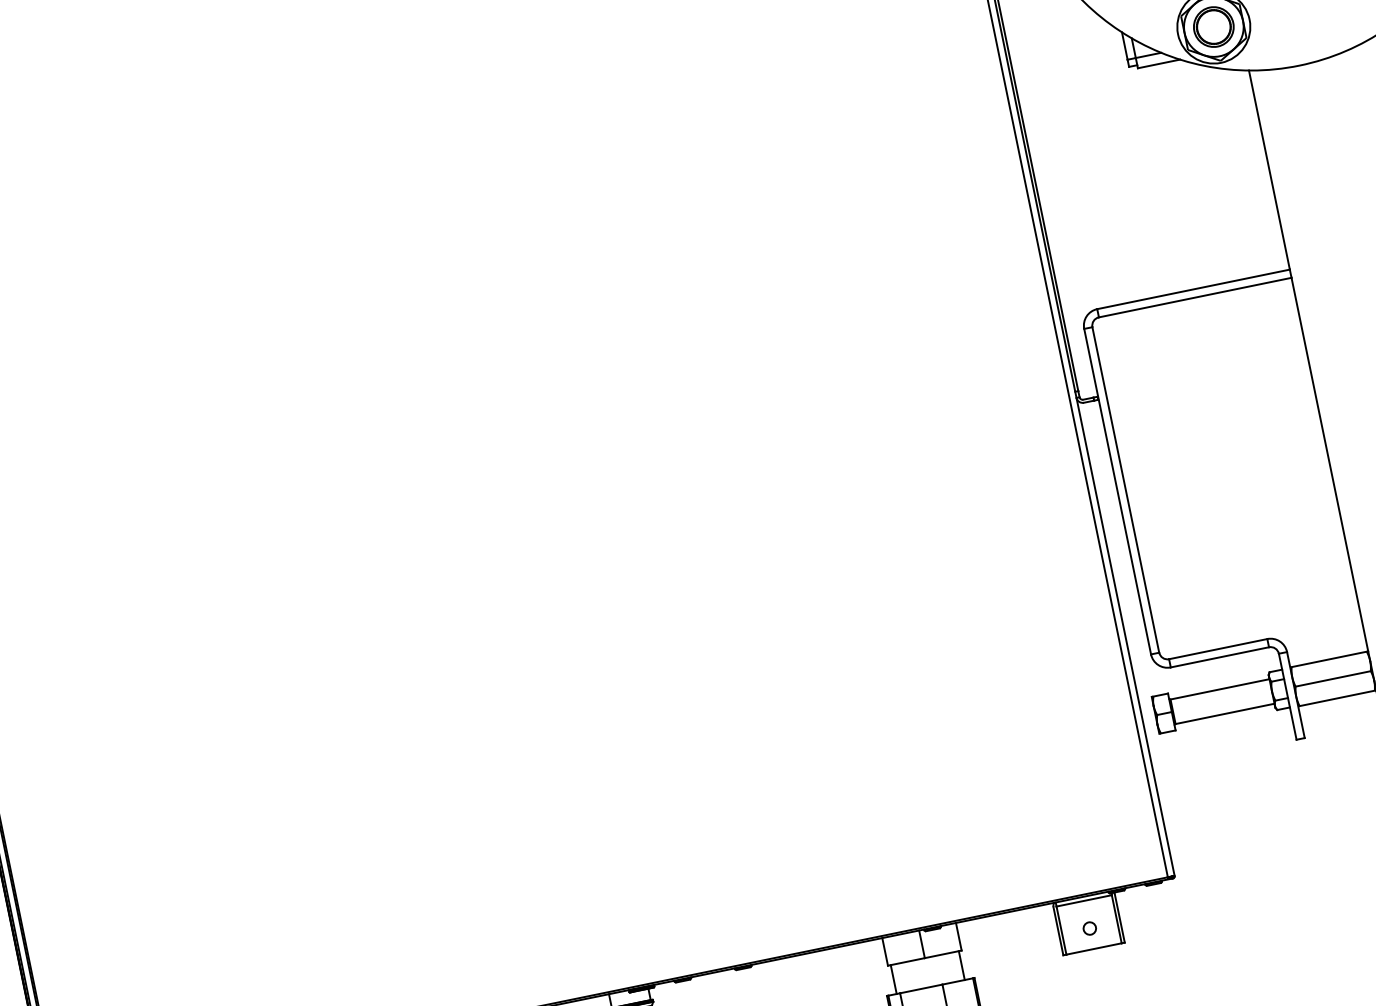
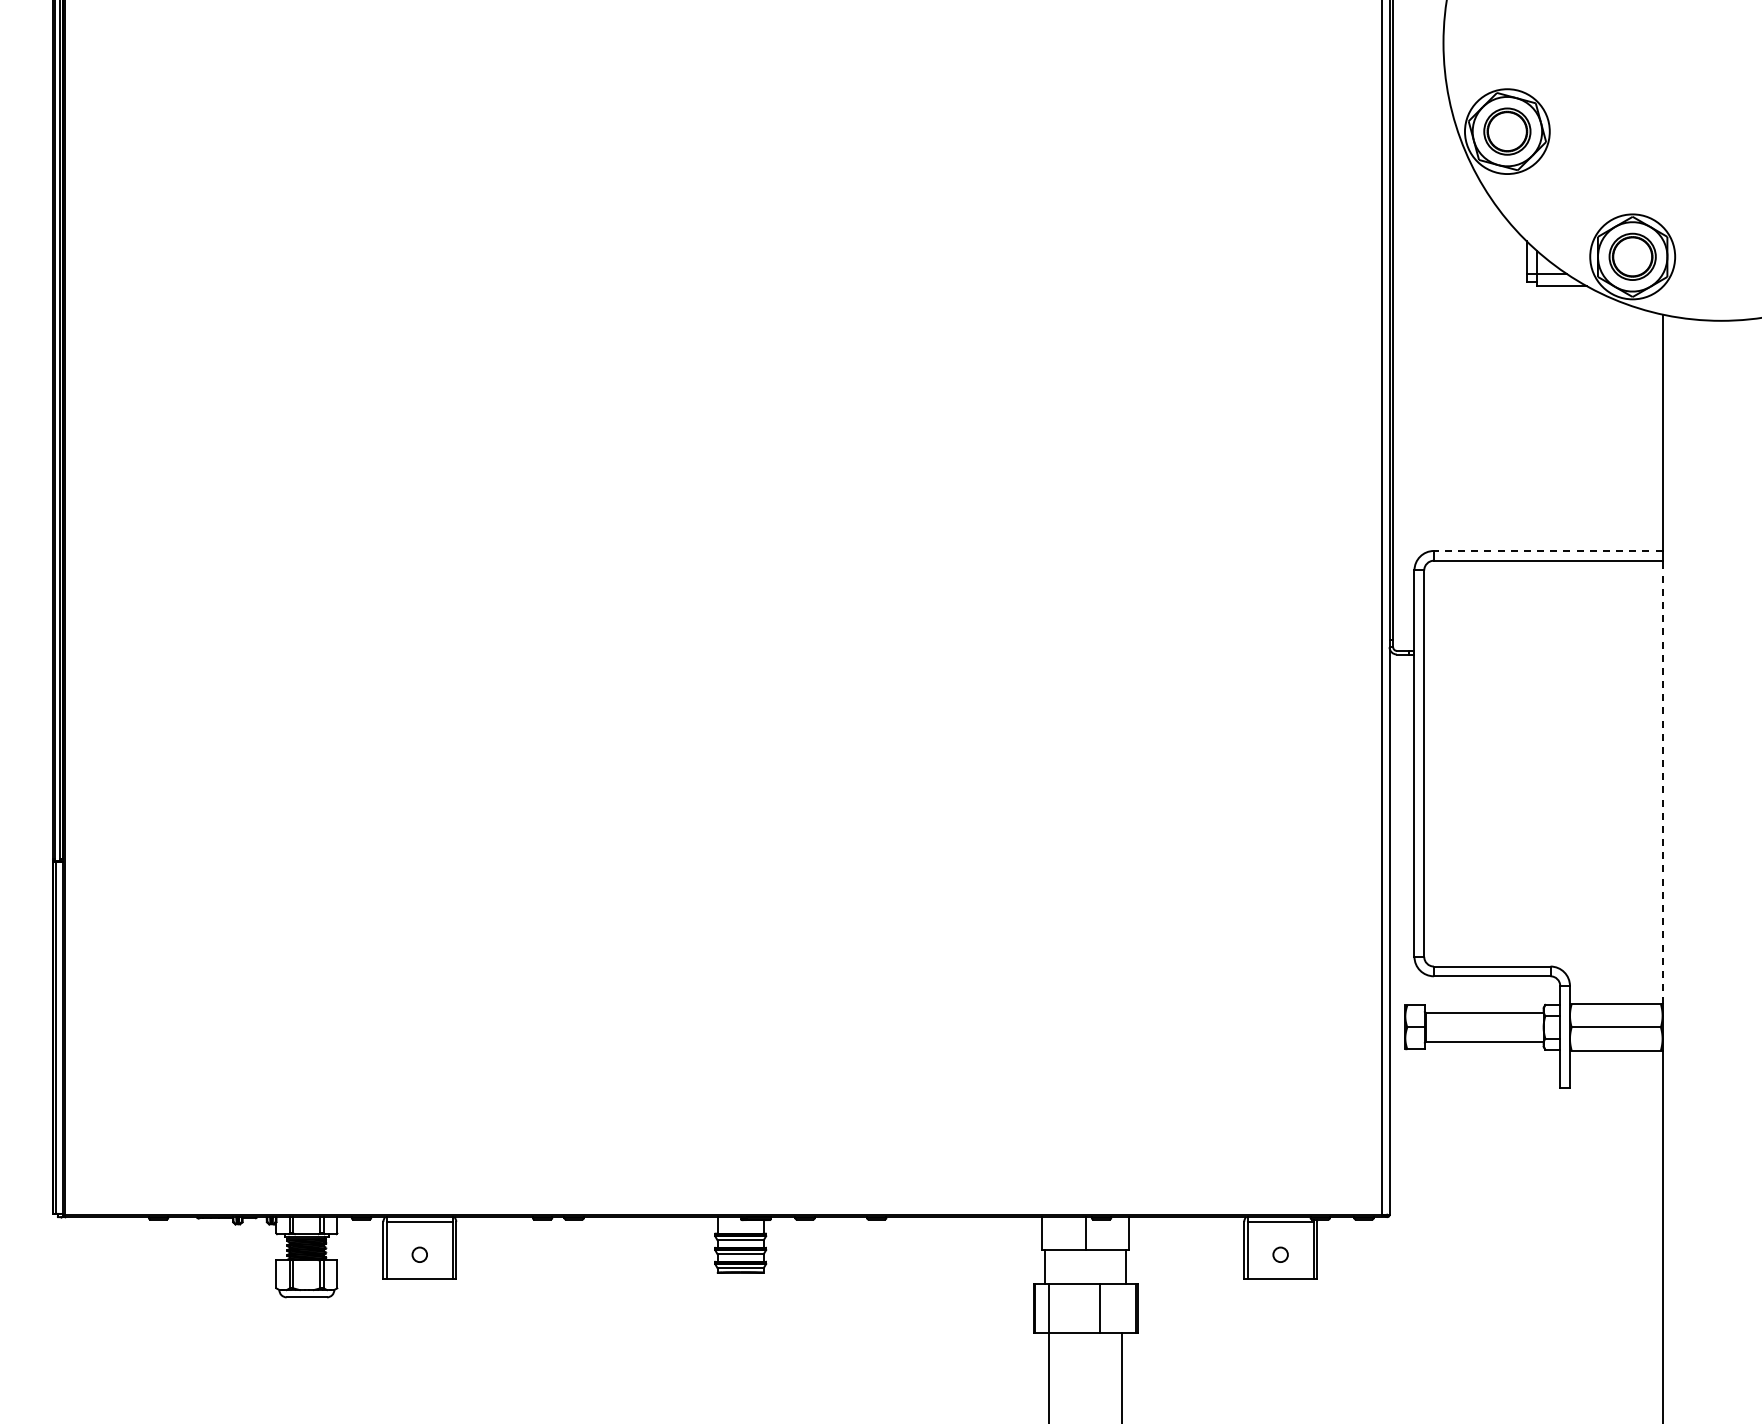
line: (1192, 289) -> (1547, 550), solid -> dashed
line: (1329, 464) -> (1662, 782), solid -> dashed

